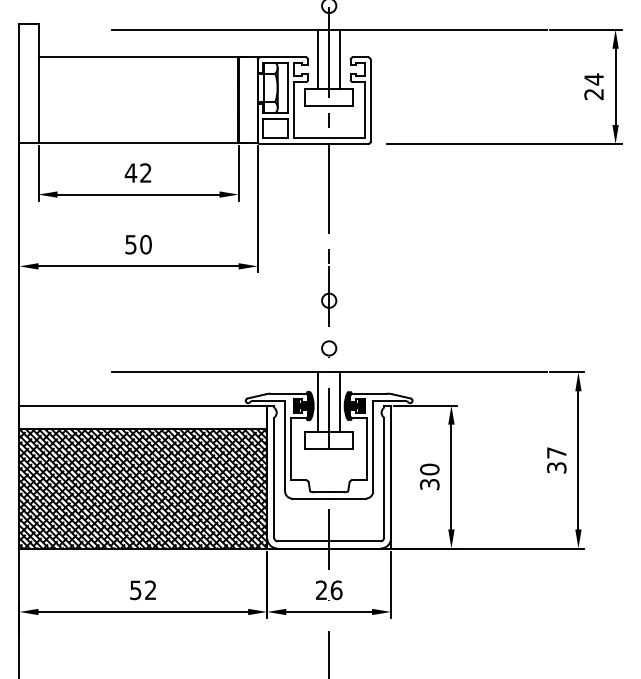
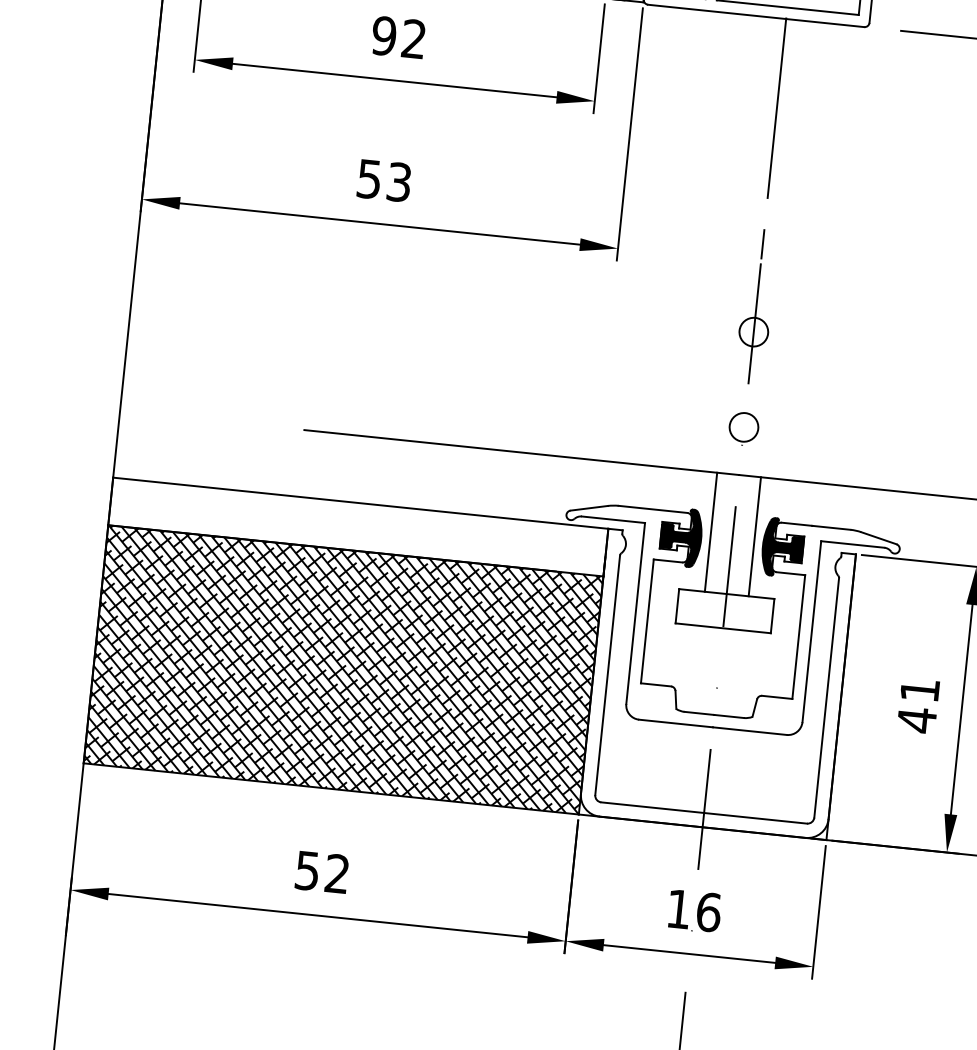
text: (130, 172) -> (383, 34), 42 -> 92
text: (145, 244) -> (398, 181), 50 -> 53
text: (429, 476) -> (918, 704), 30 -> 41
text: (321, 589) -> (678, 907), 26 -> 16

